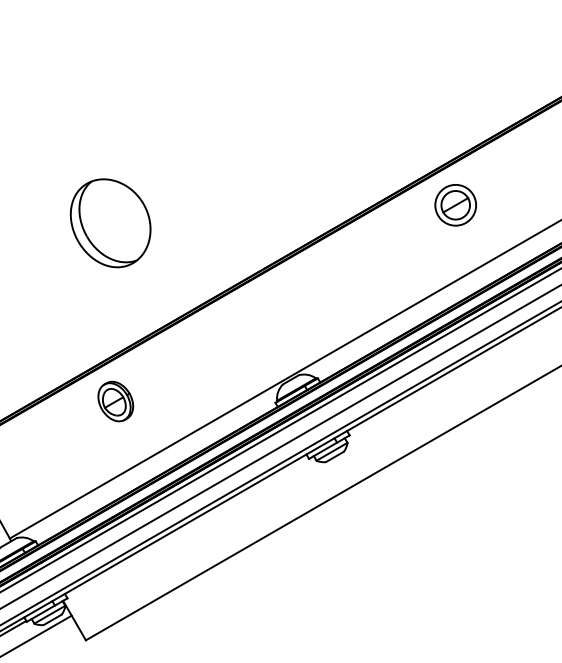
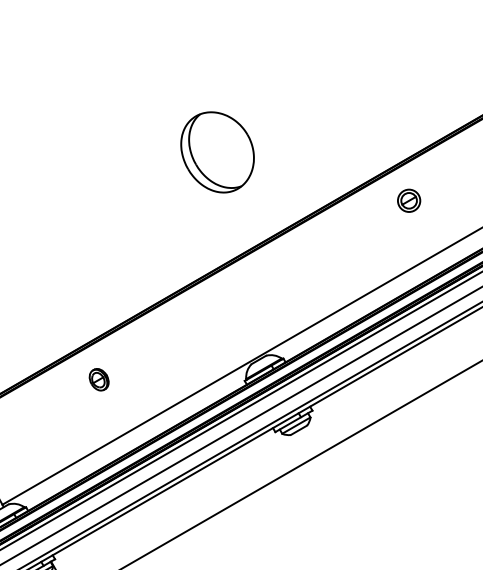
part: (455, 205) -> (408, 200), size x0.6
part: (110, 223) -> (217, 152), moved
part: (115, 401) -> (98, 379), size x0.6

